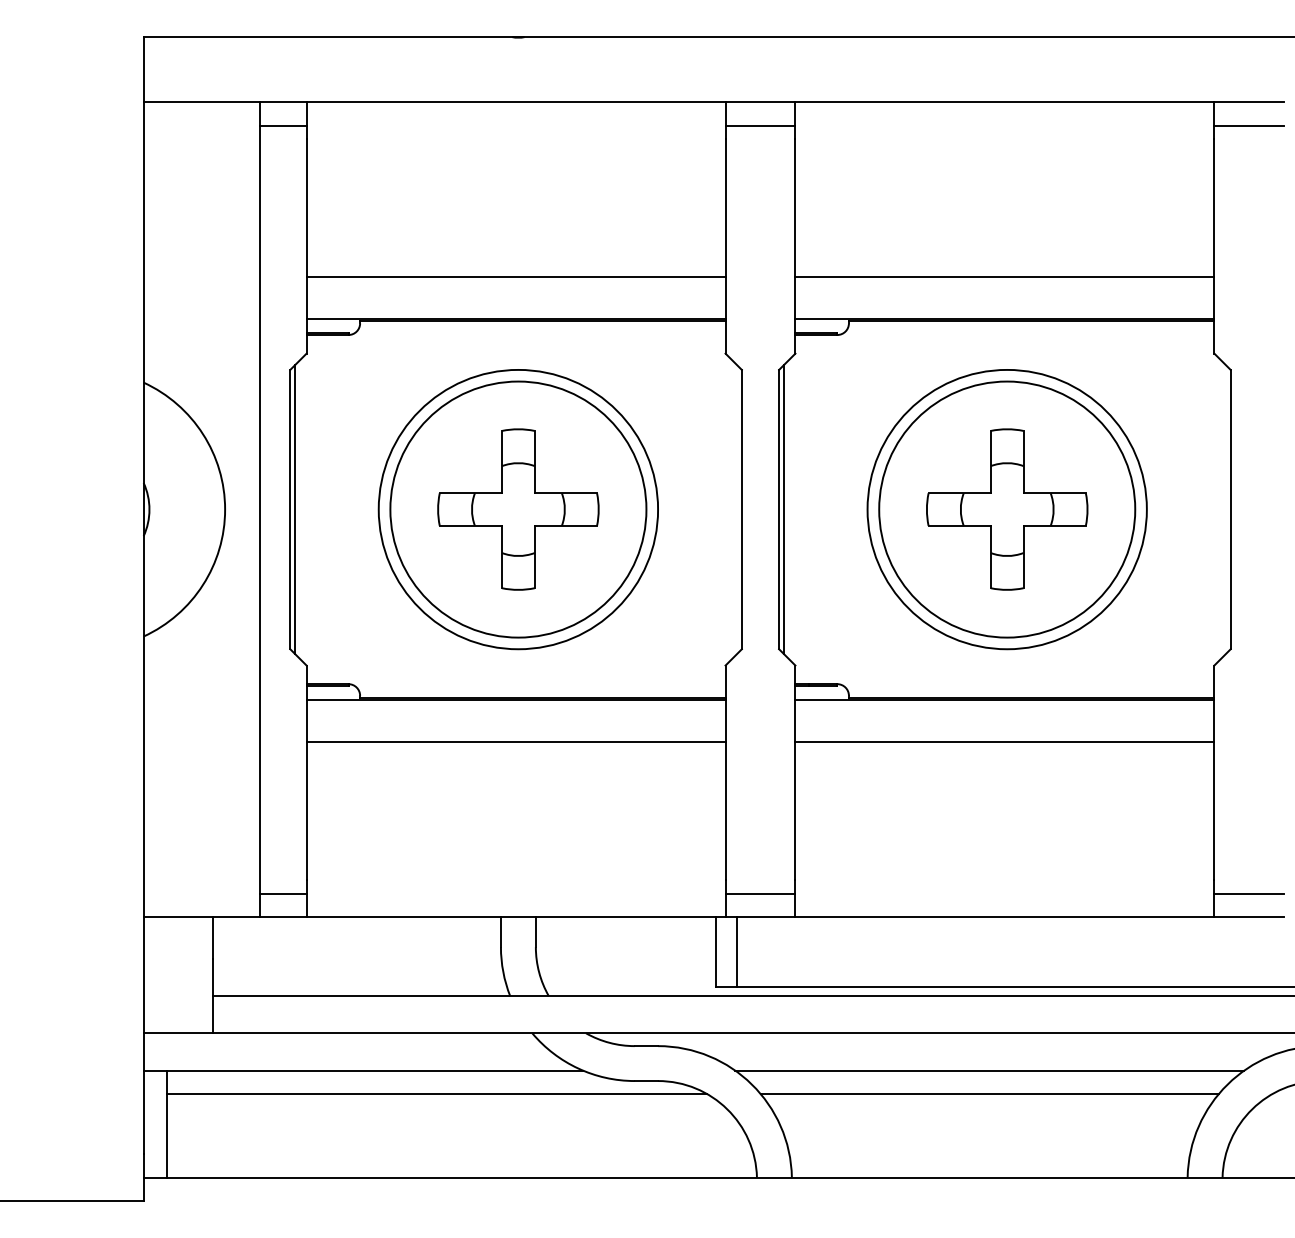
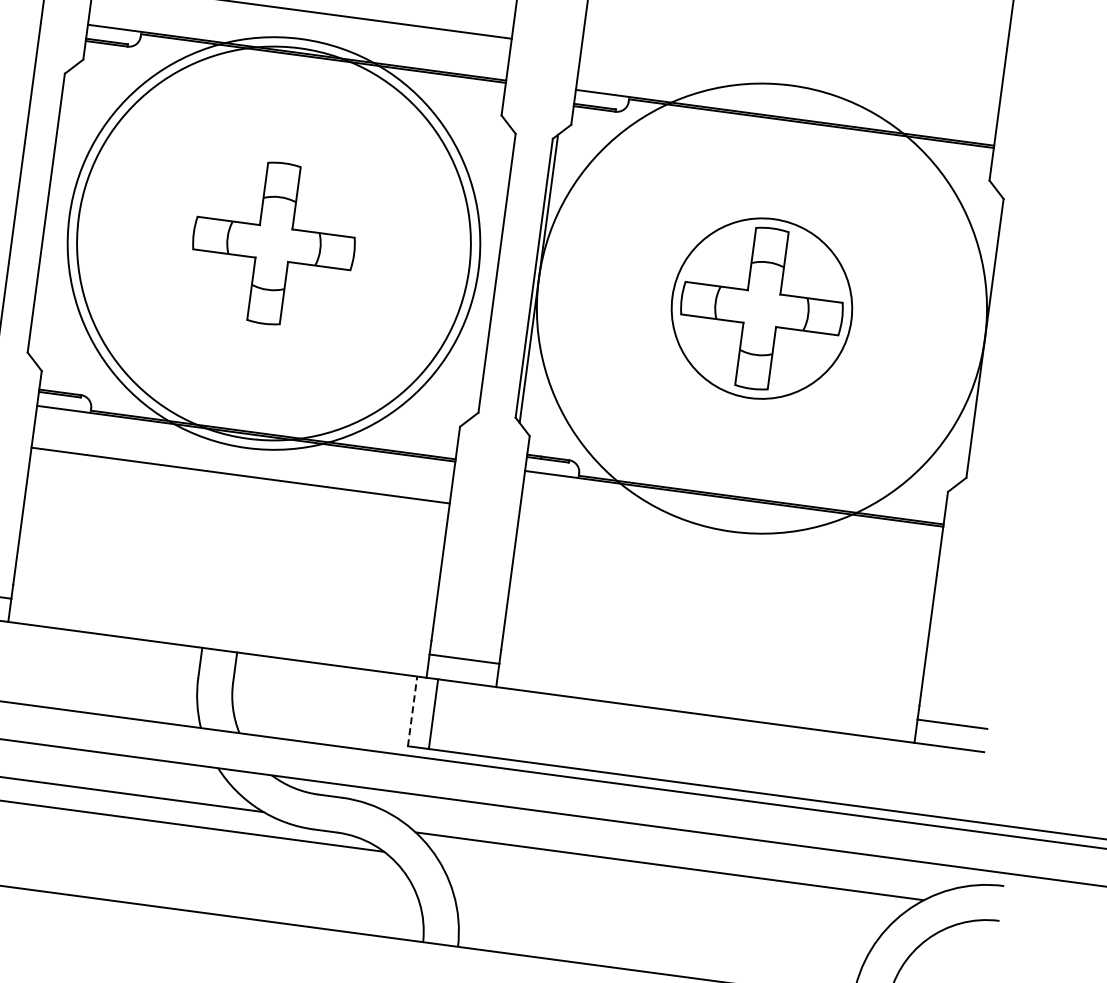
line: (1004, 276) -> (790, 75), removed
line: (294, 509) -> (50, 213), removed
circle: (518, 509) -> (274, 243), size x1.4
circle: (518, 509) -> (274, 243), size x1.6
circle: (1006, 509) -> (761, 308), size x1.6
circle: (1007, 509) -> (762, 308), size x0.7
line: (1004, 742) -> (728, 540), removed
line: (716, 951) -> (412, 711), solid -> dashed
line: (989, 1093) -> (666, 889), removed

